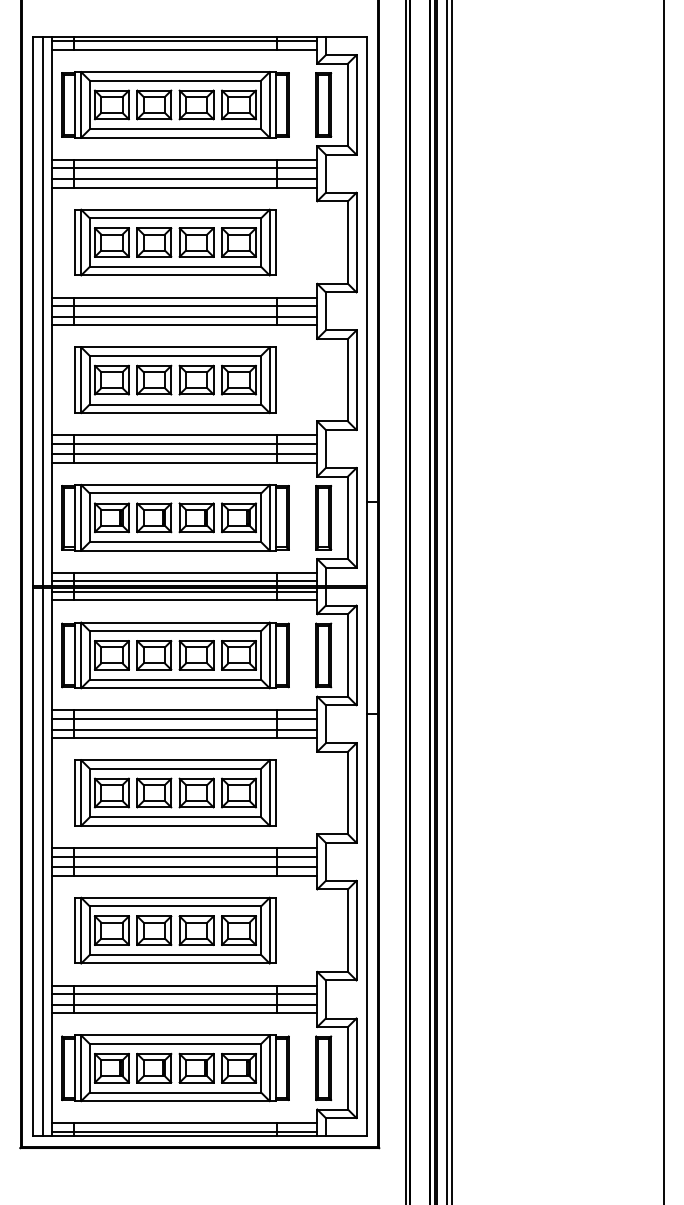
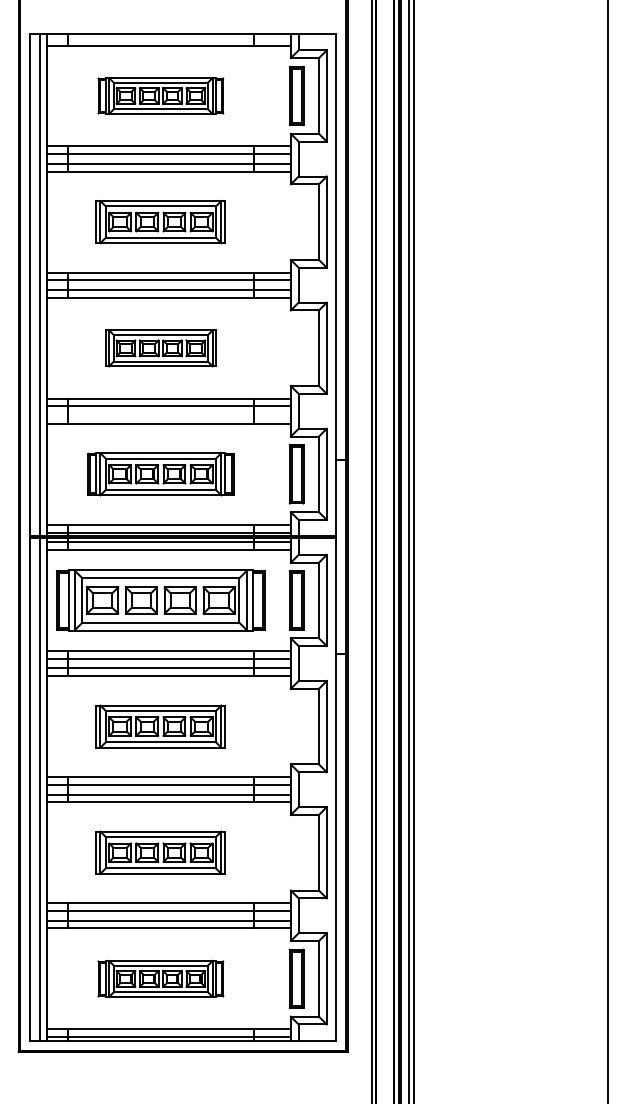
line: (184, 41) -> (169, 37), removed
part: (175, 104) -> (160, 95), size x0.6
part: (175, 242) -> (160, 222), size x0.7
part: (175, 380) -> (160, 348), size x0.6
line: (184, 454) -> (169, 416), removed
part: (175, 517) -> (160, 474), size x0.7
part: (175, 792) -> (160, 726), size x0.7
part: (175, 930) -> (160, 852), size x0.7
part: (175, 1068) -> (160, 979), size x0.6

